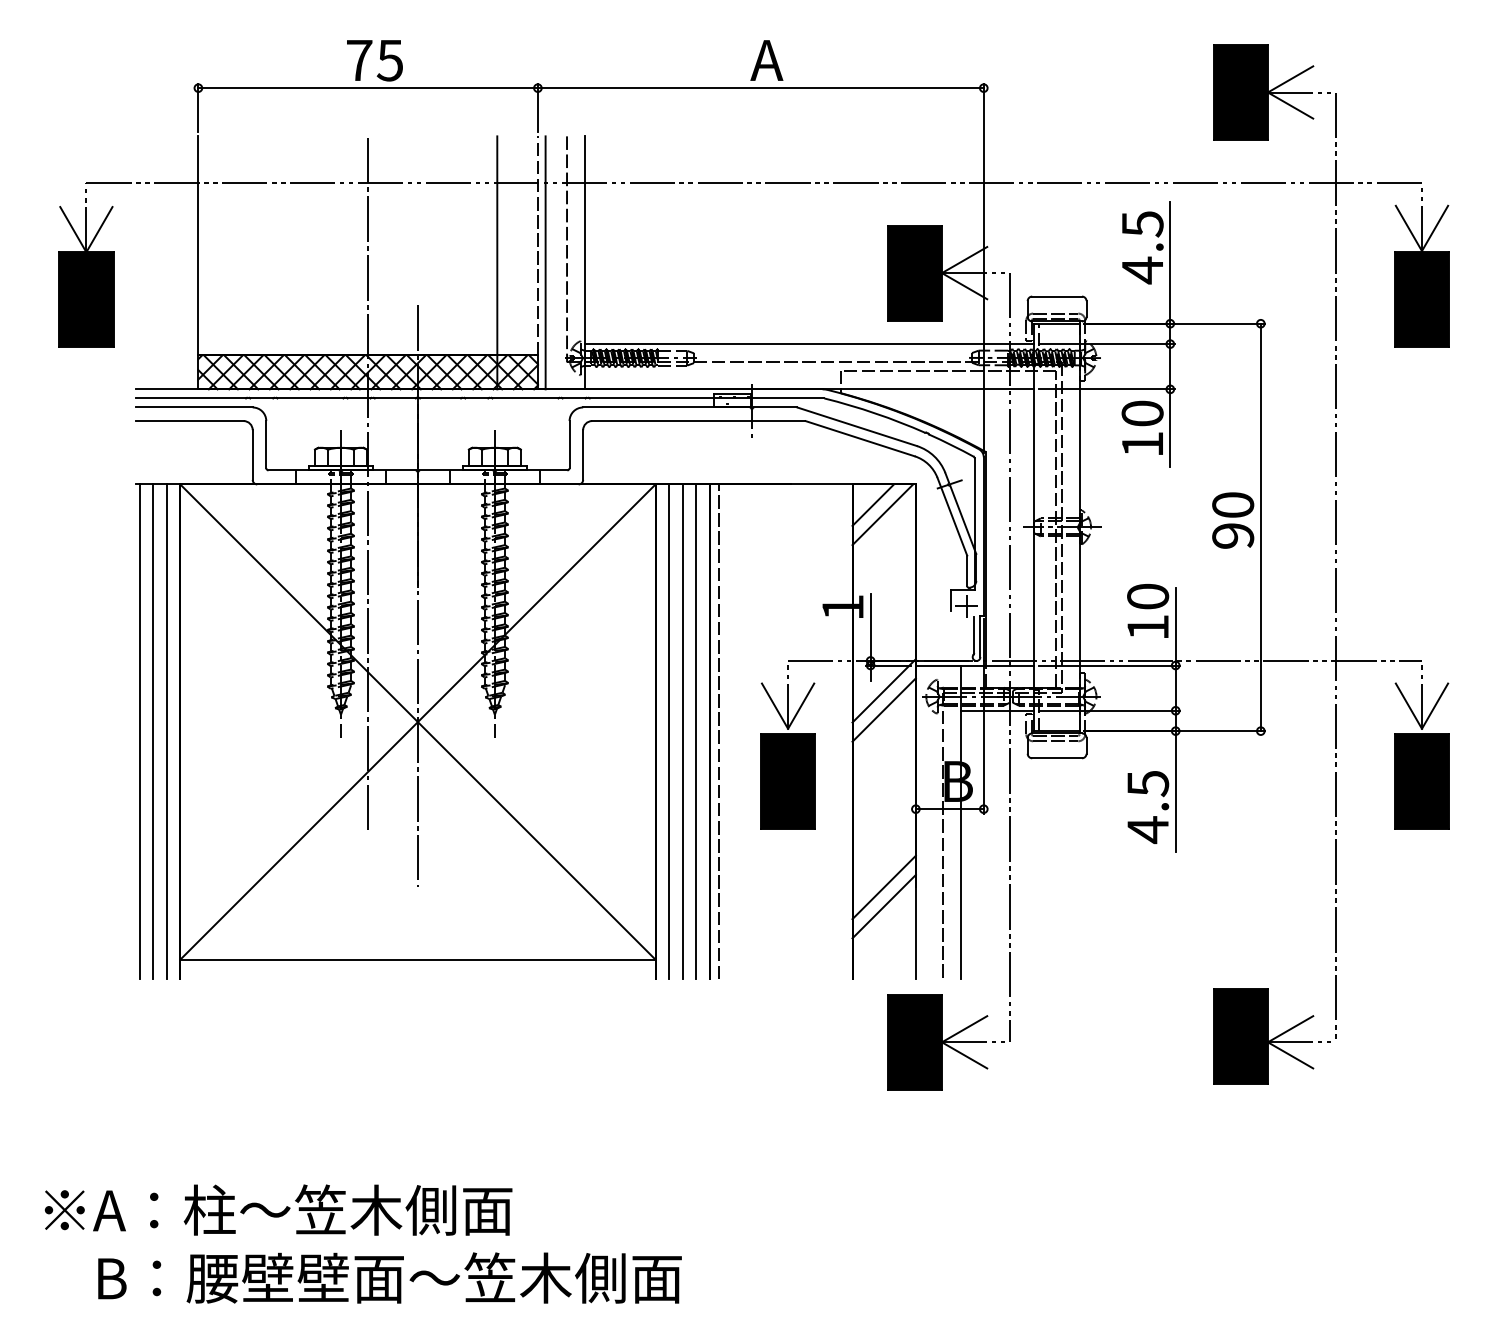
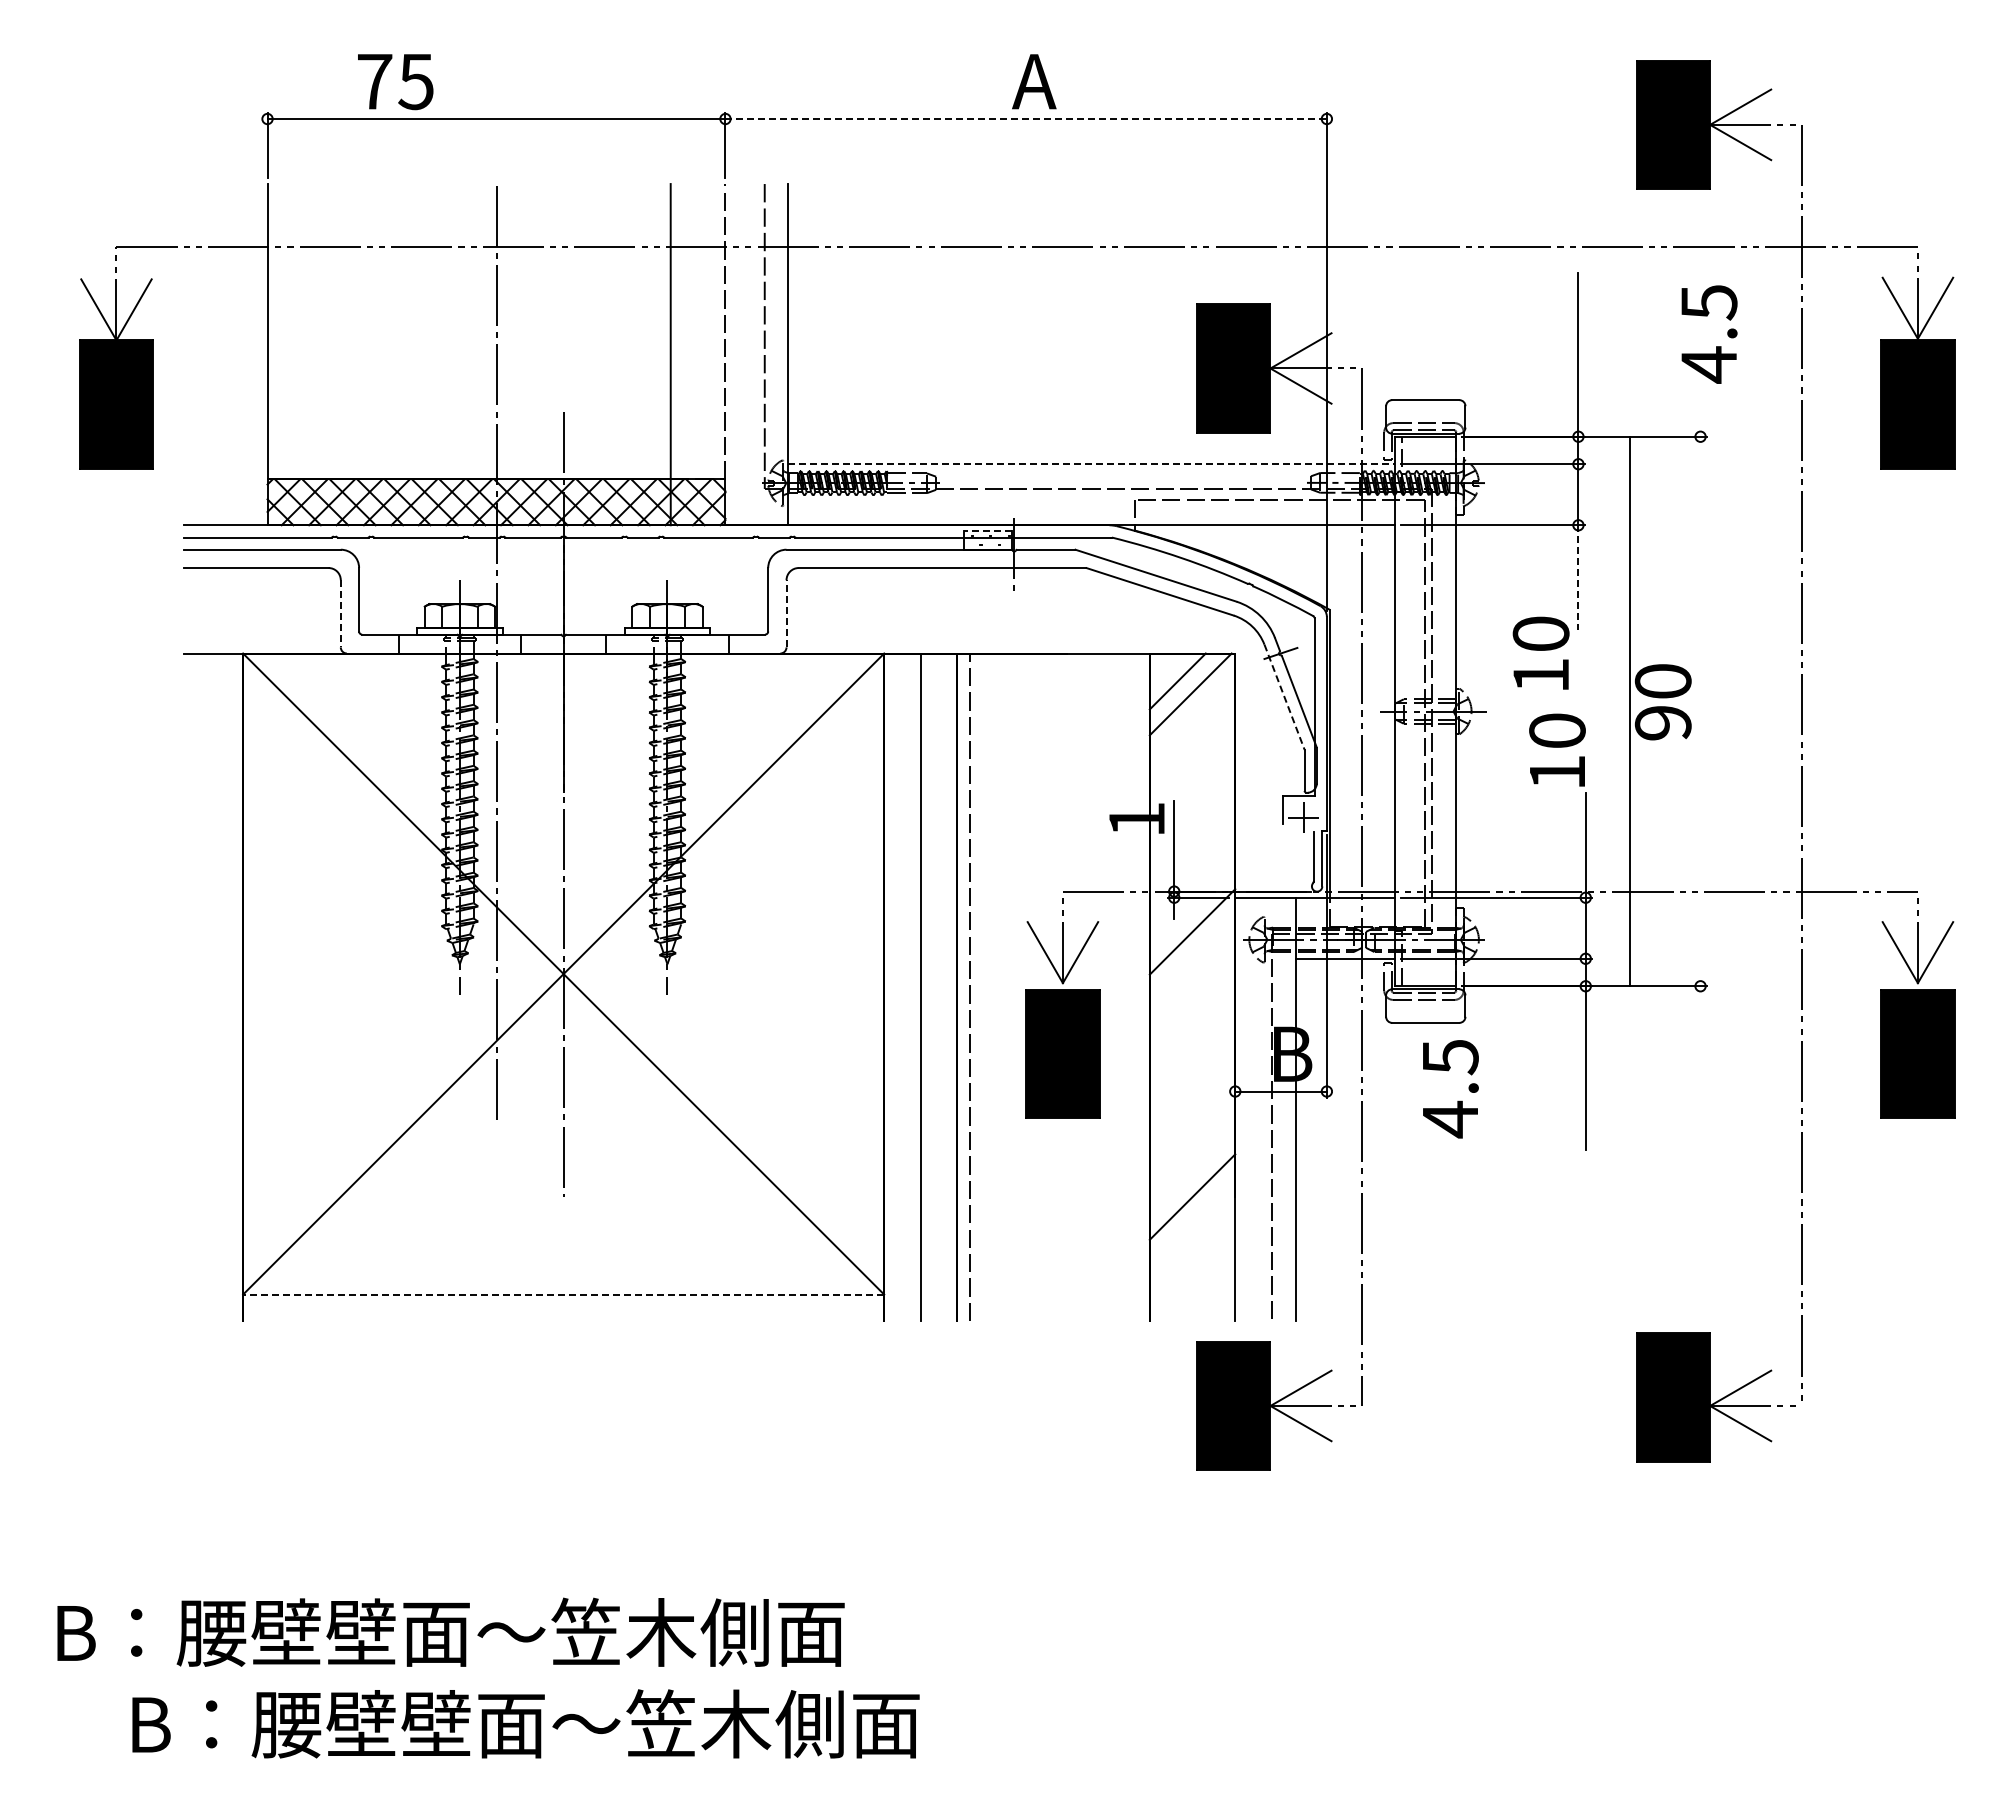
text: (374, 61) -> (395, 82), moved
line: (761, 88) -> (1026, 119), solid -> dashed
text: (1142, 247) -> (1709, 334), moved
line: (545, 262) -> (735, 354), removed
line: (810, 344) -> (1092, 464), solid -> dashed
line: (732, 393) -> (987, 531), solid -> dashed
text: (1142, 427) -> (1540, 652), moved
line: (1170, 428) -> (1578, 578), solid -> dashed
line: (252, 454) -> (340, 613), solid -> dashed
line: (583, 454) -> (786, 613), solid -> dashed
line: (952, 517) -> (1284, 697), solid -> dashed
line: (1260, 527) -> (1629, 711), moved
text: (1148, 610) -> (1557, 749), moved
line: (884, 709) -> (1192, 957), removed
line: (139, 732) -> (188, 987), removed
line: (153, 732) -> (206, 987), removed
line: (166, 732) -> (224, 987), removed
line: (669, 732) -> (902, 987), removed
line: (696, 732) -> (939, 987), removed
text: (1148, 807) -> (1450, 1089), moved
line: (884, 906) -> (1192, 1222), removed
line: (417, 959) -> (563, 1294), solid -> dashed
text: (334, 1209) -> (450, 1631), ※A：柱～笠木側面 -> B：腰壁壁面～笠木側面

